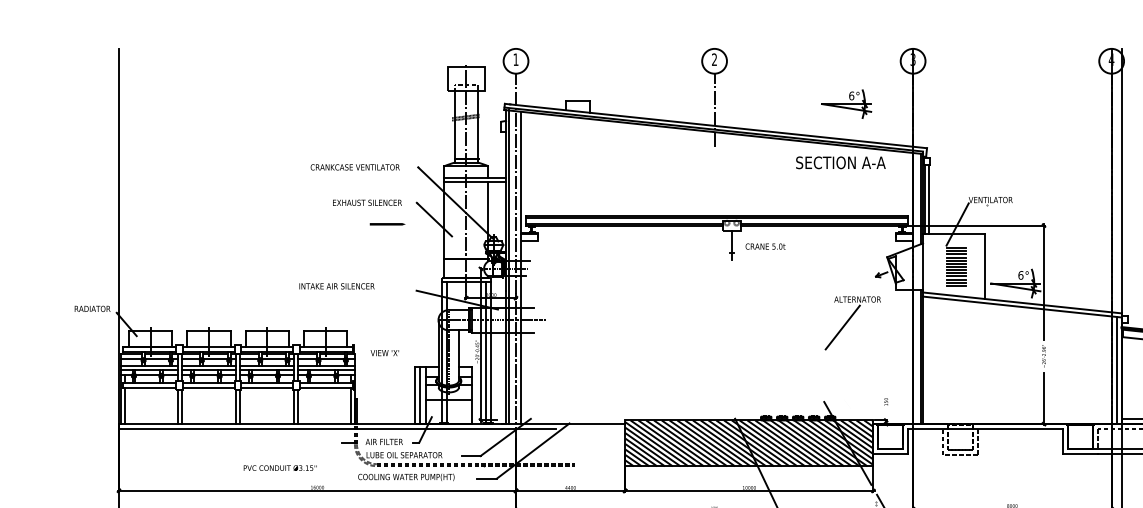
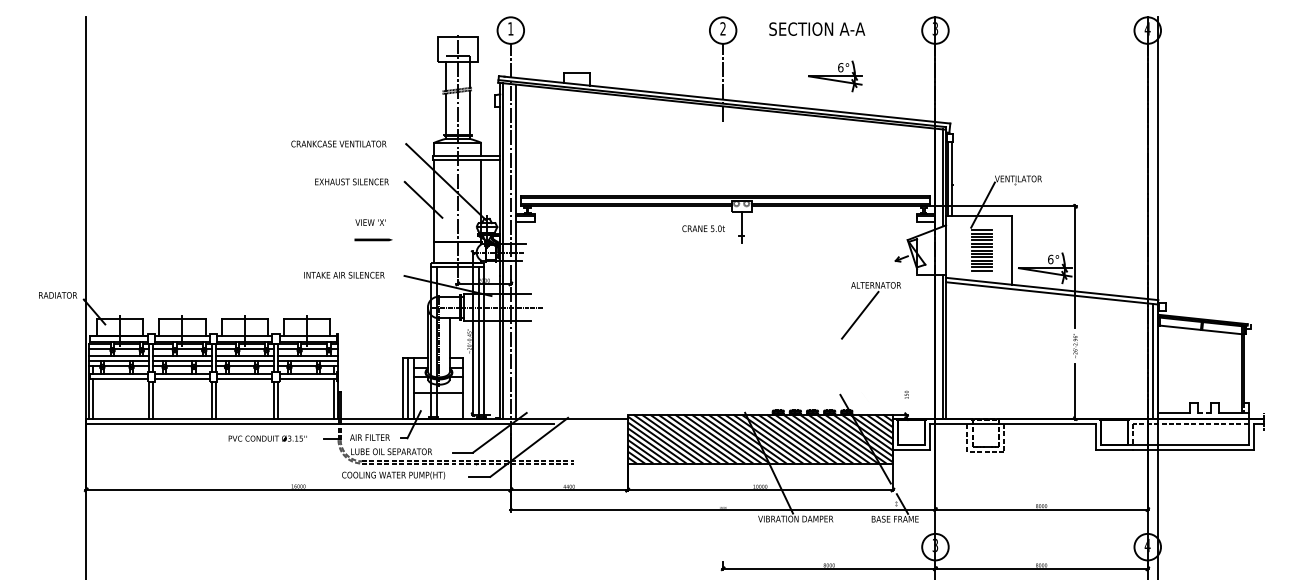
part: (846, 104) -> (835, 76), moved
text: (841, 162) -> (817, 28), moved
line: (387, 223) -> (373, 239), moved
text: (765, 246) -> (703, 228), moved
text: (337, 285) -> (344, 274), moved
text: (384, 352) -> (370, 222), moved
text: (280, 468) -> (267, 438), moved

